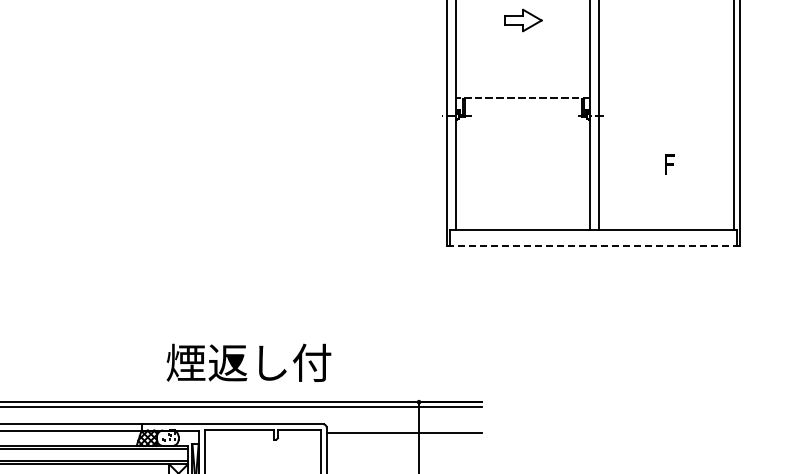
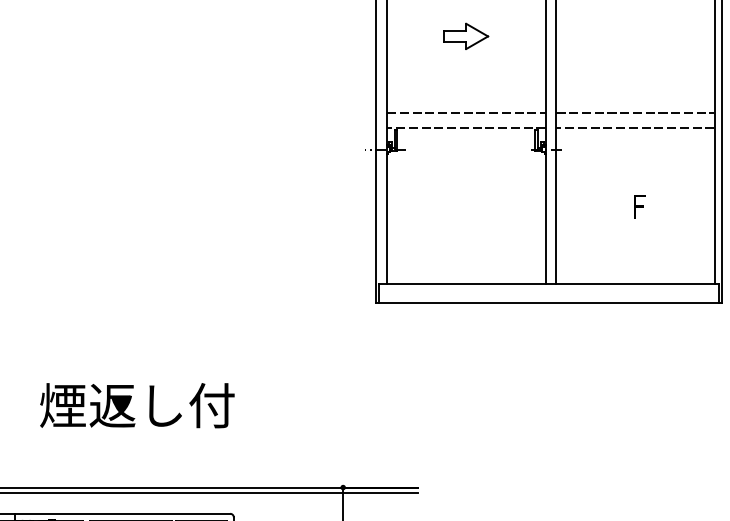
line: (523, 85) -> (466, 113), added
line: (666, 85) -> (635, 113), added
line: (666, 97) -> (635, 127), added
line: (593, 246) -> (549, 303), dashed -> solid
text: (248, 362) -> (136, 405), moved

